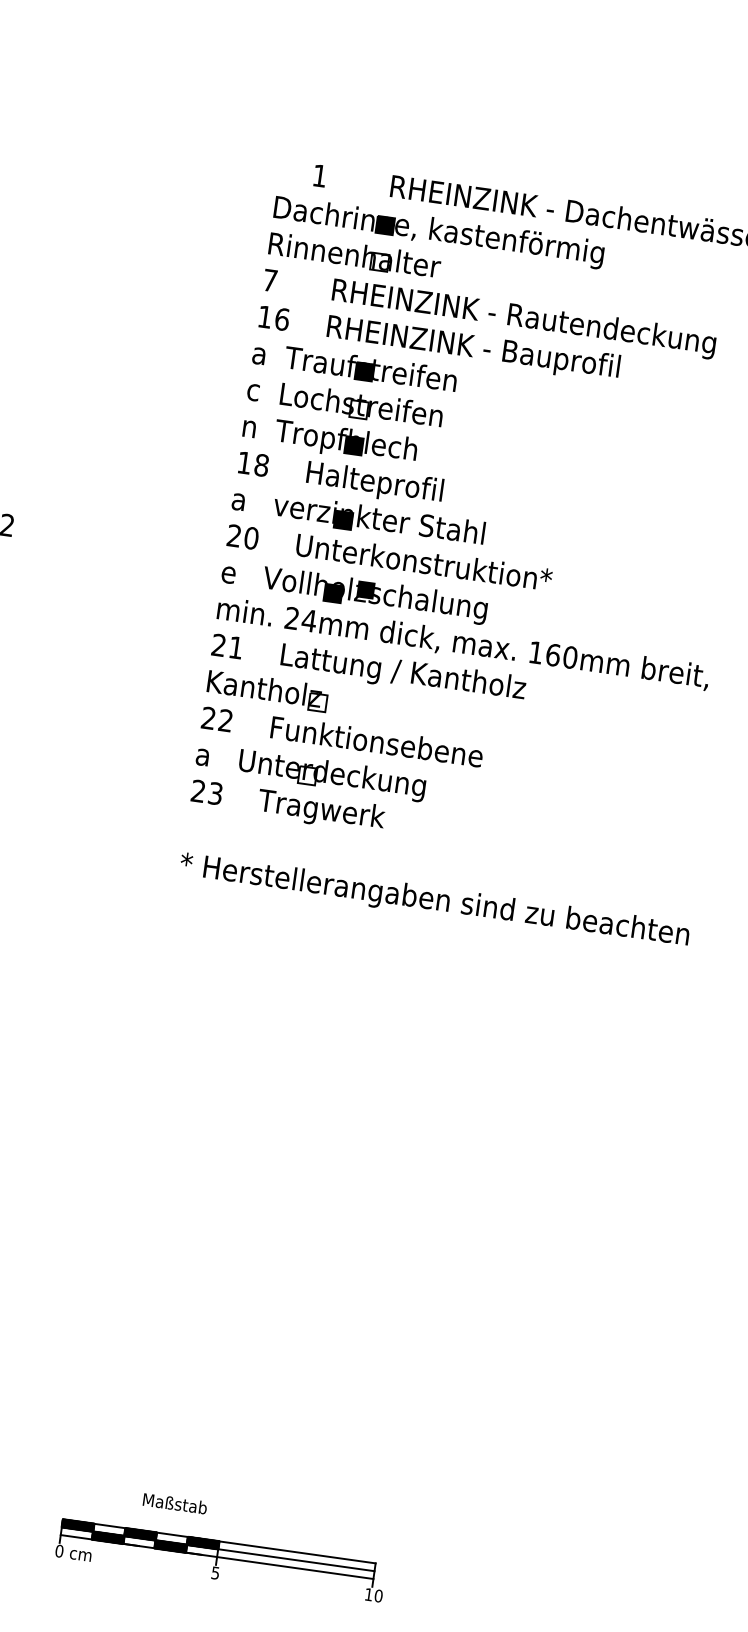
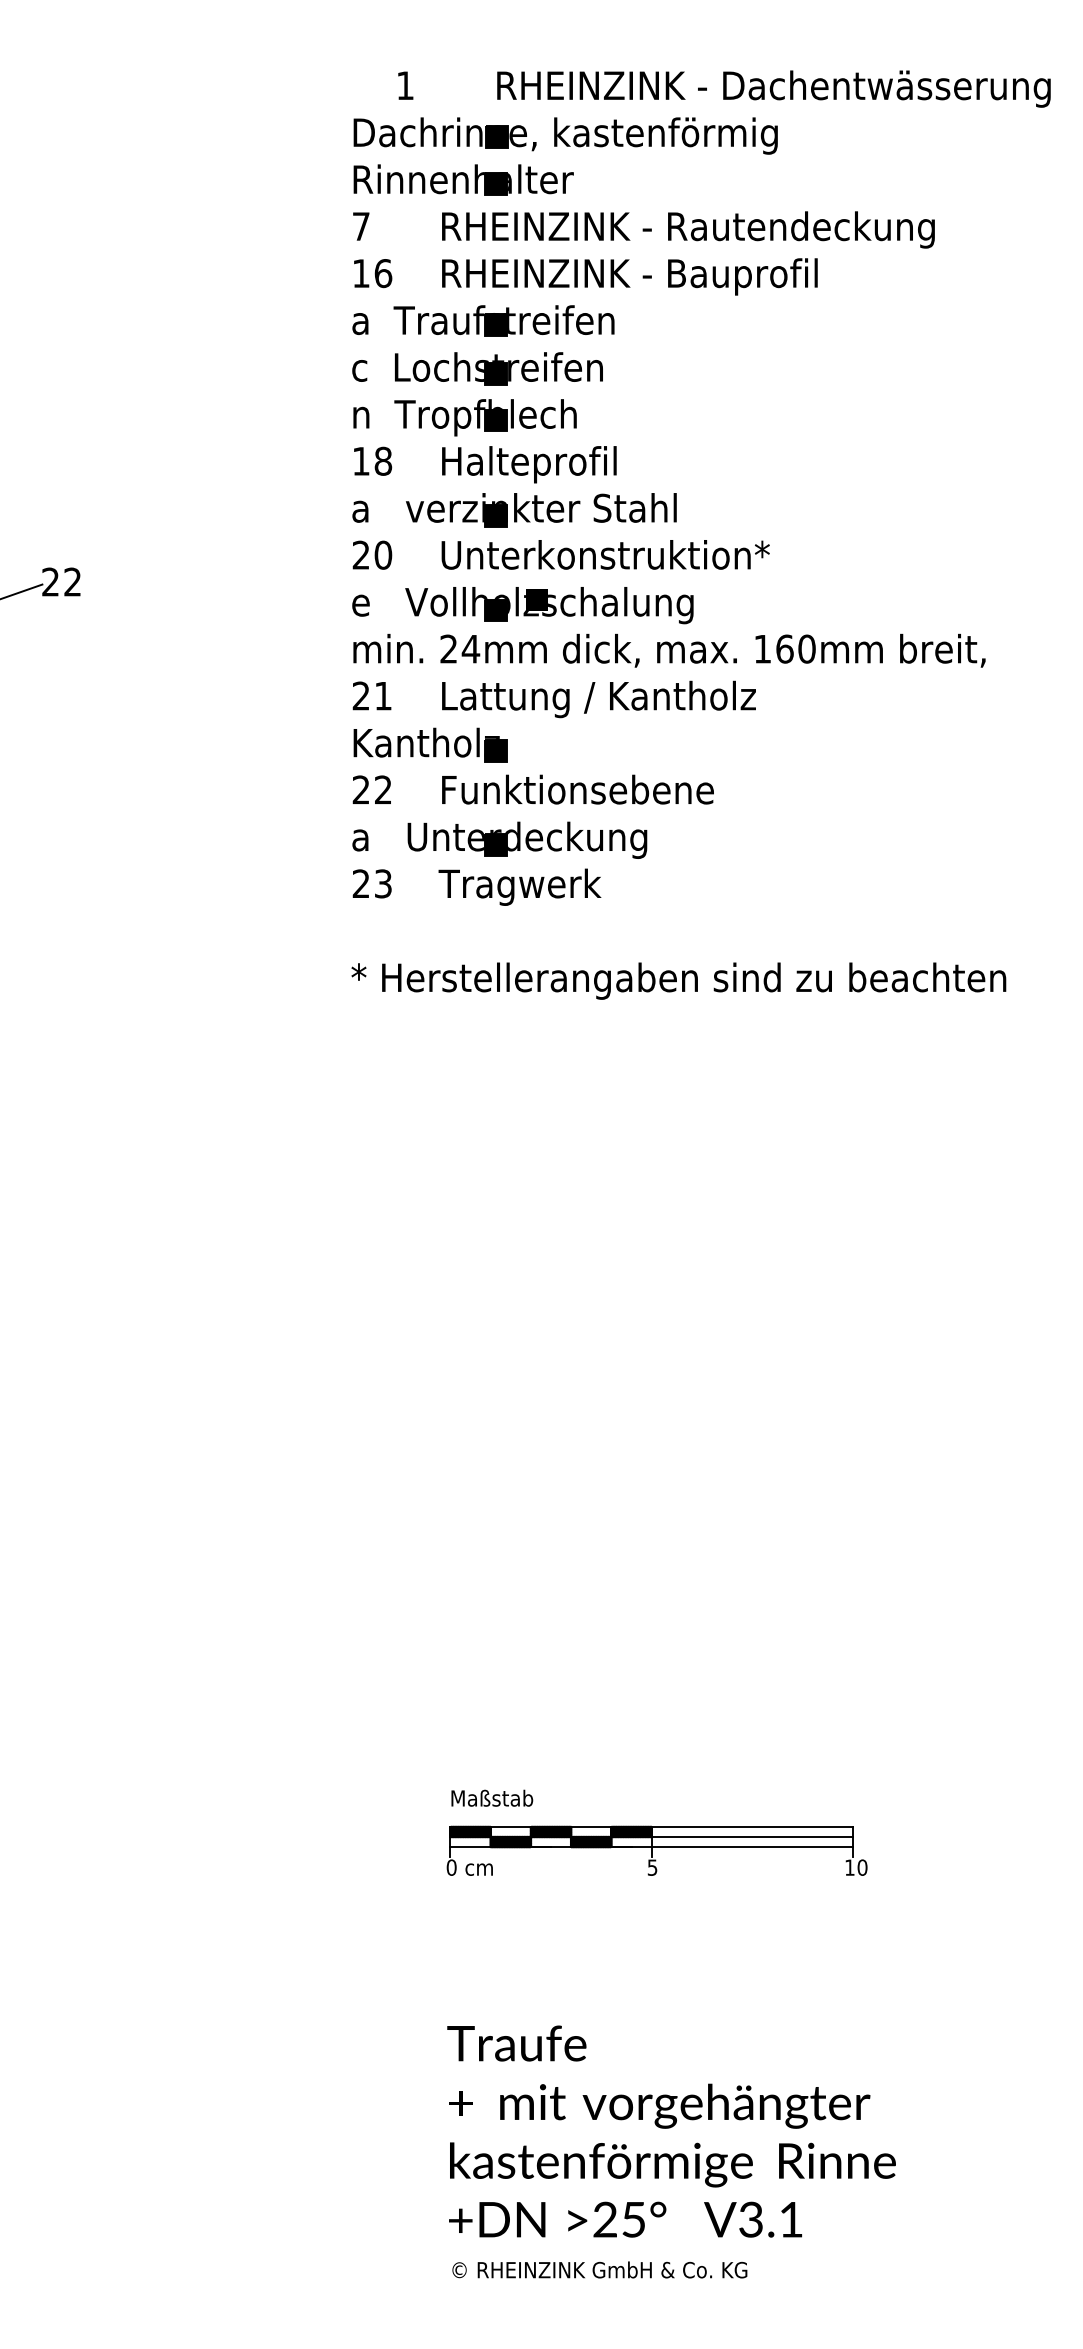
fill: (379, 261) -> (496, 183), added
fill: (359, 409) -> (496, 373), added
fill: (318, 702) -> (496, 750), added
fill: (307, 775) -> (496, 844), added
text: (175, 1503) -> (492, 1797), moved
part: (220, 1560) -> (656, 1850), moved

